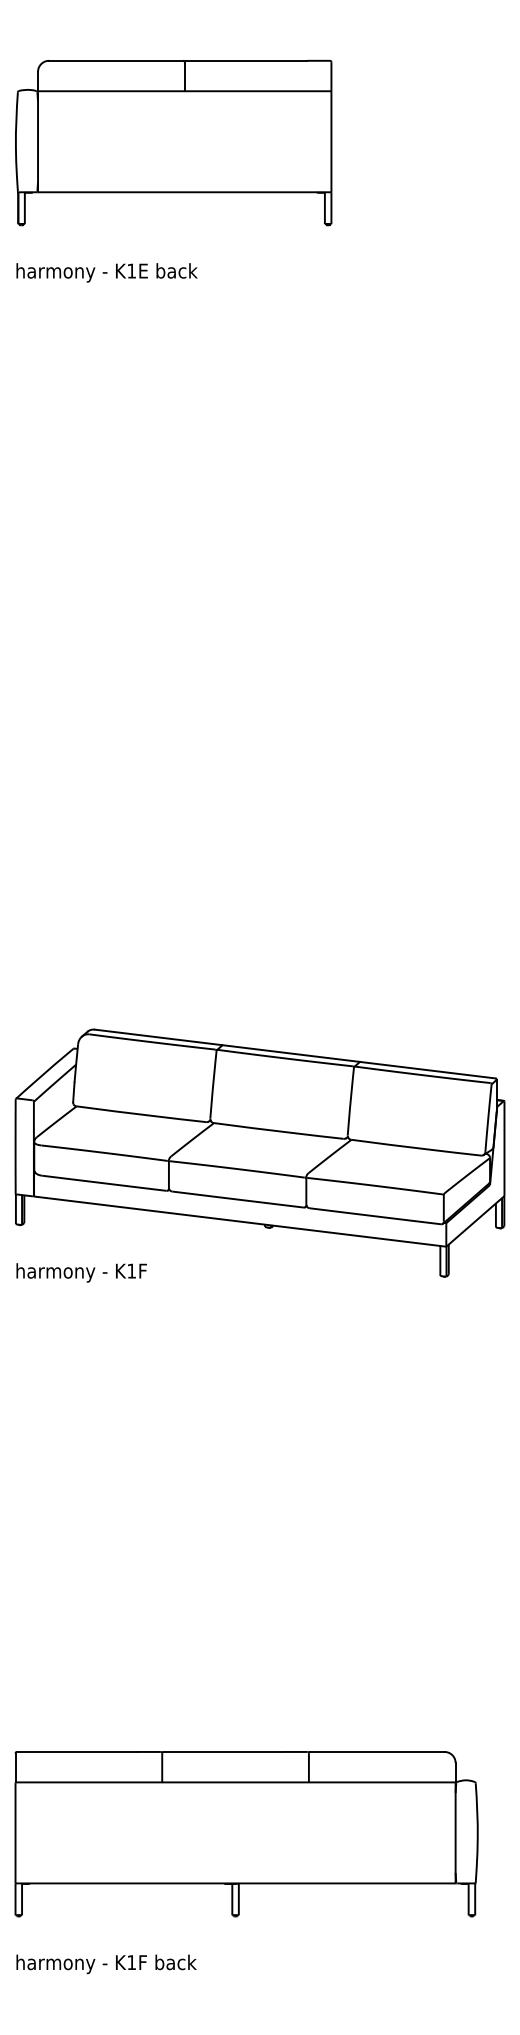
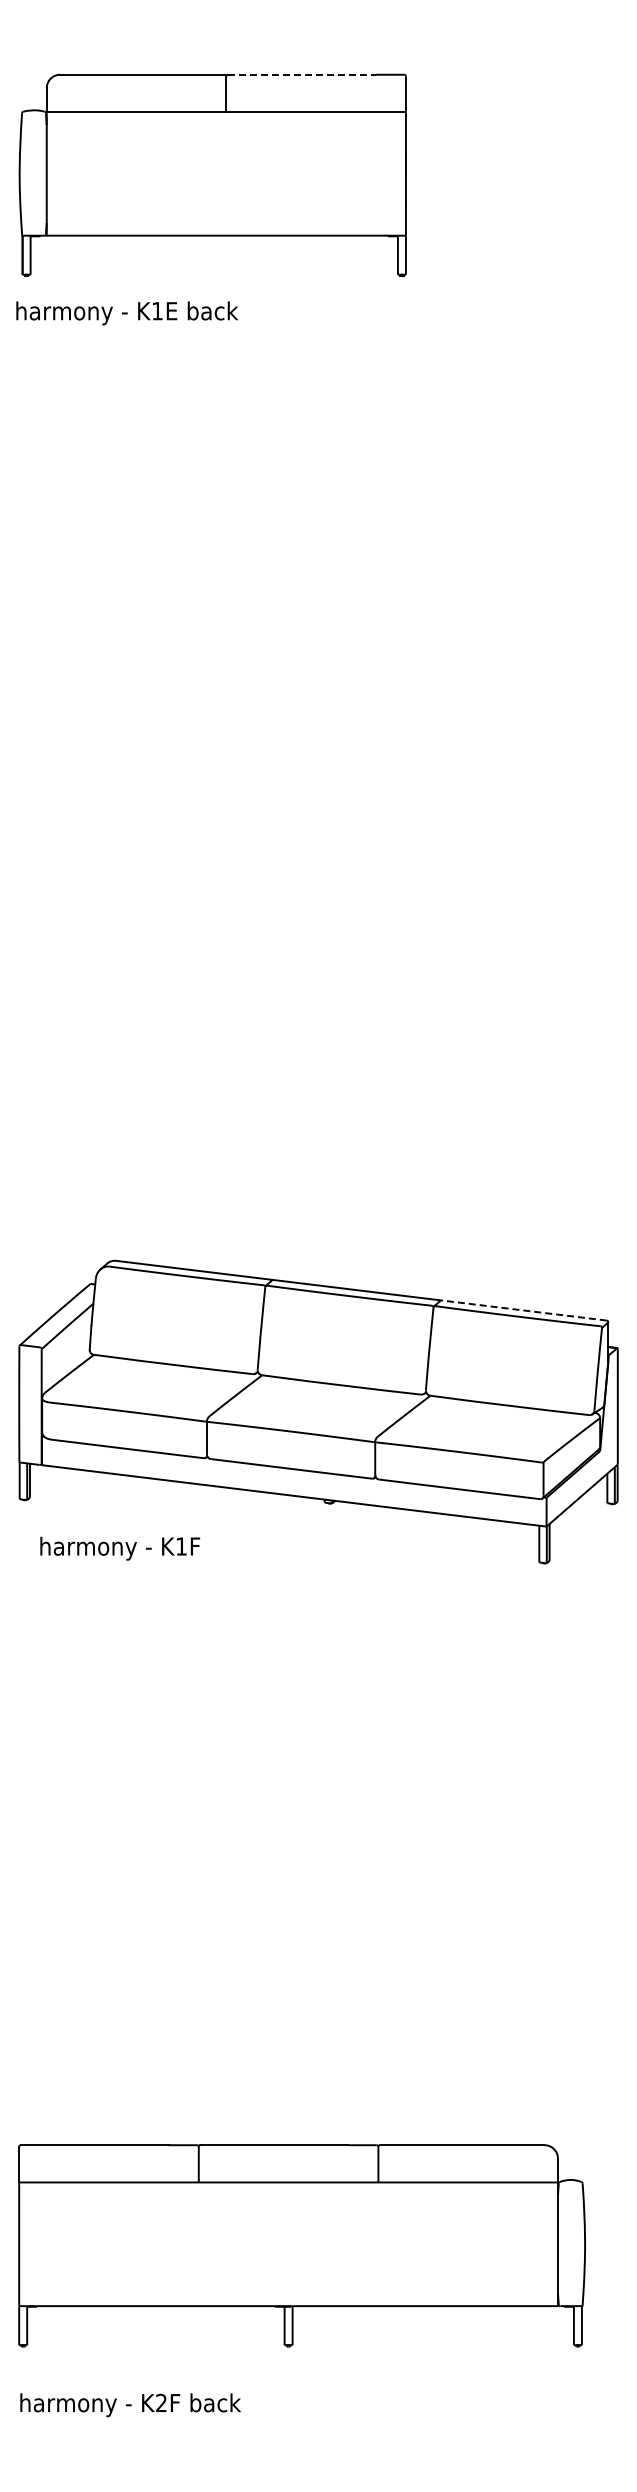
line: (246, 60) -> (301, 74), solid -> dashed
text: (106, 272) -> (126, 313), moved
line: (427, 1070) -> (523, 1310), solid -> dashed
text: (81, 1272) -> (120, 1548), moved
text: (131, 1962) -> (161, 2402), K1F -> K2F

